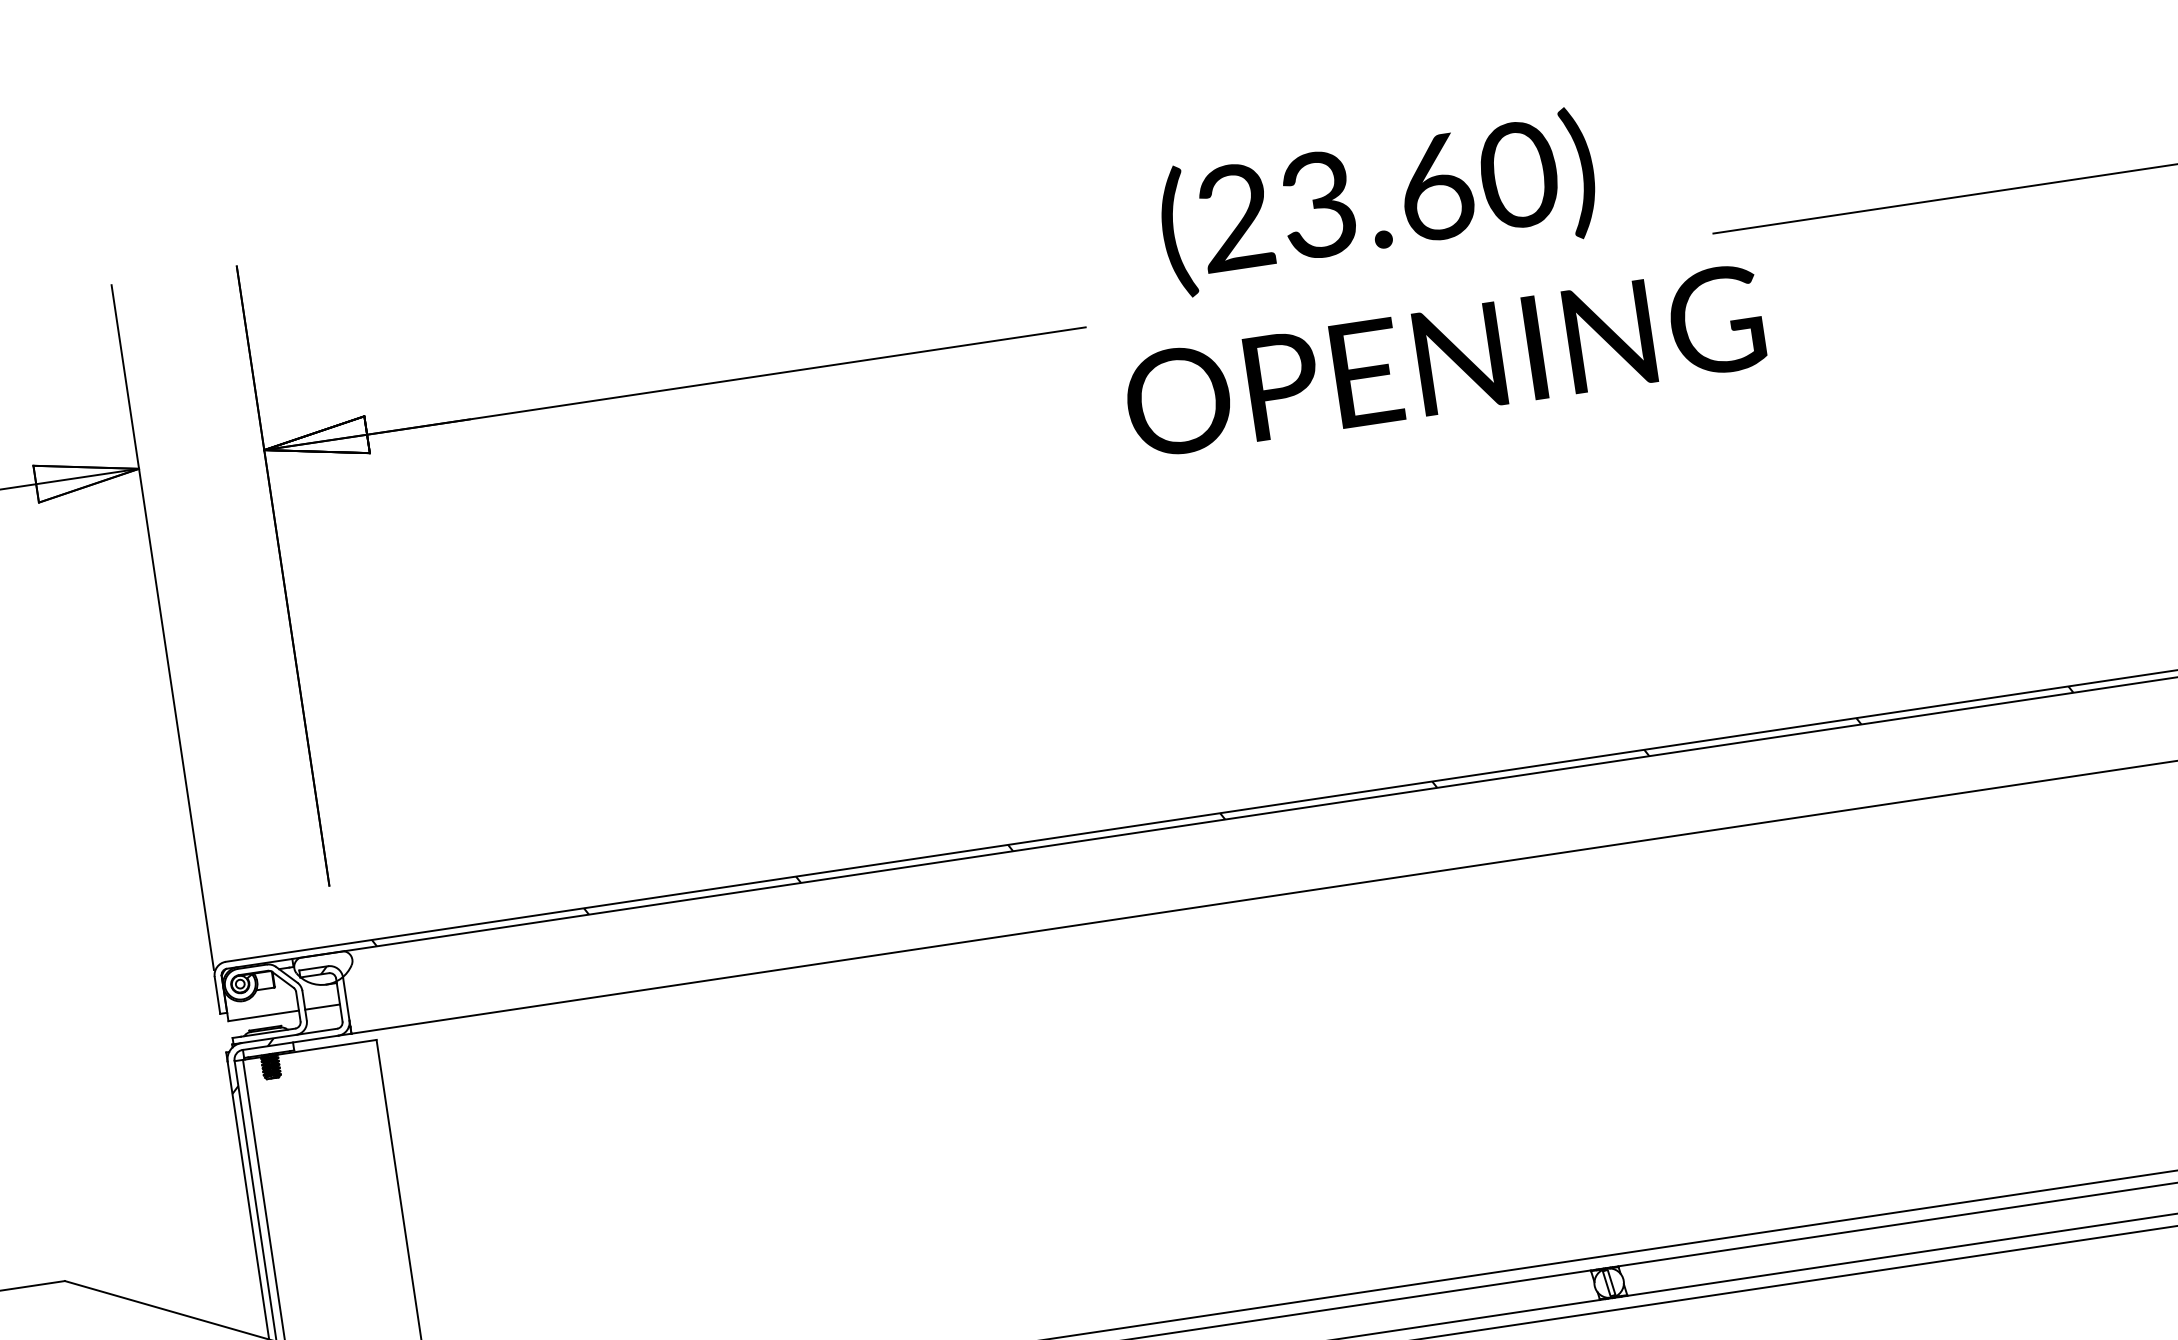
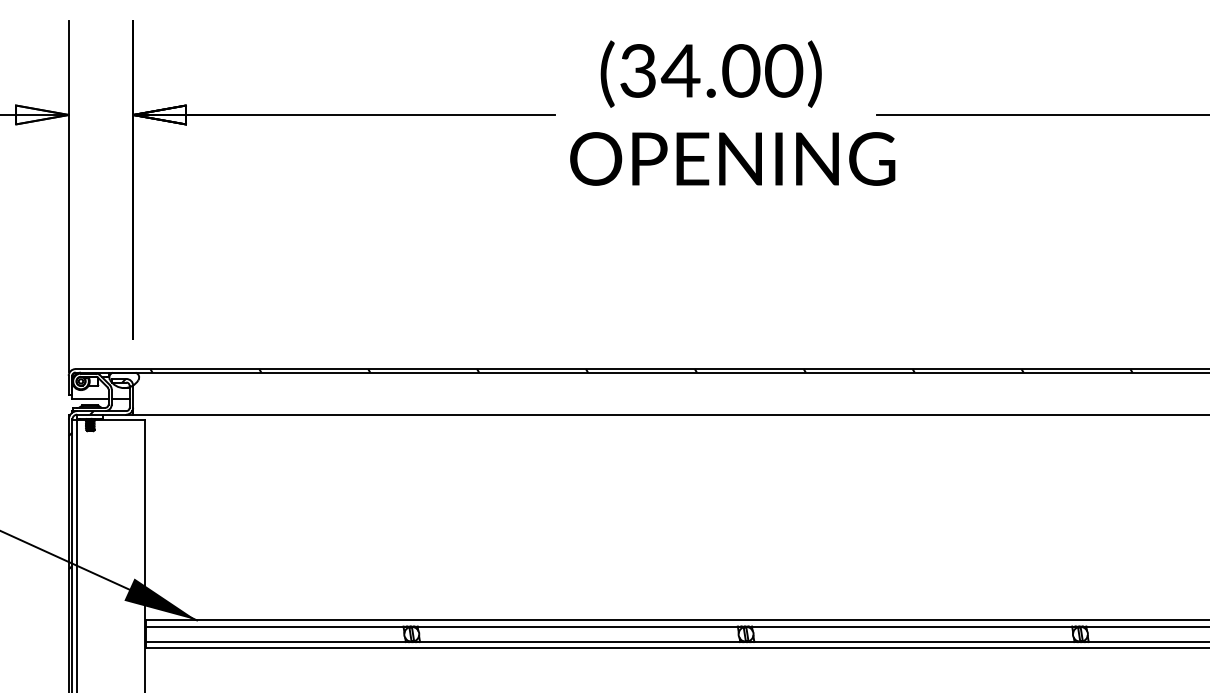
text: (1336, 201) -> (690, 70), (23.60) -> (34.00)

